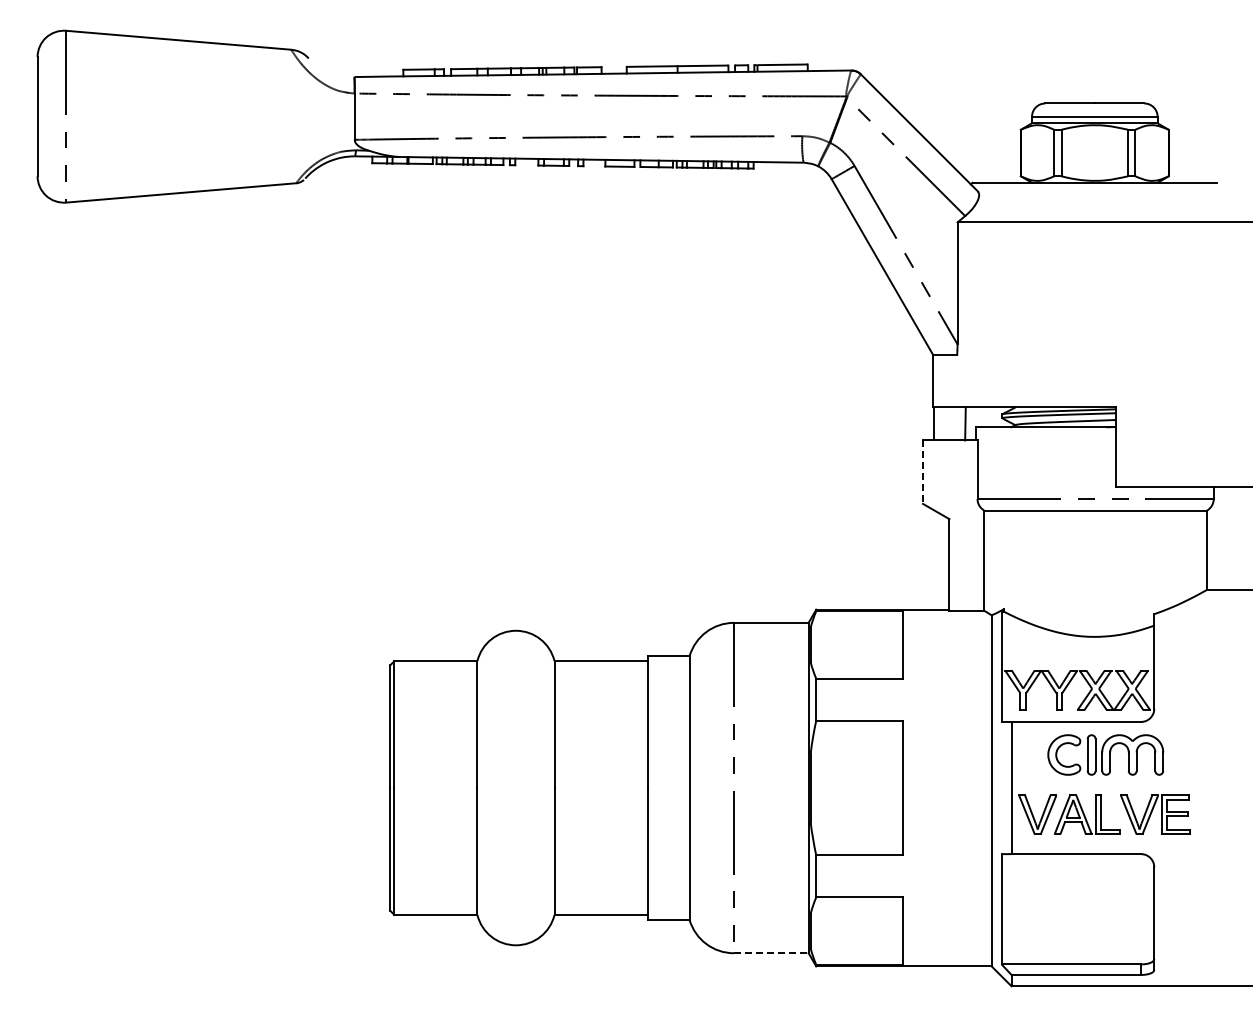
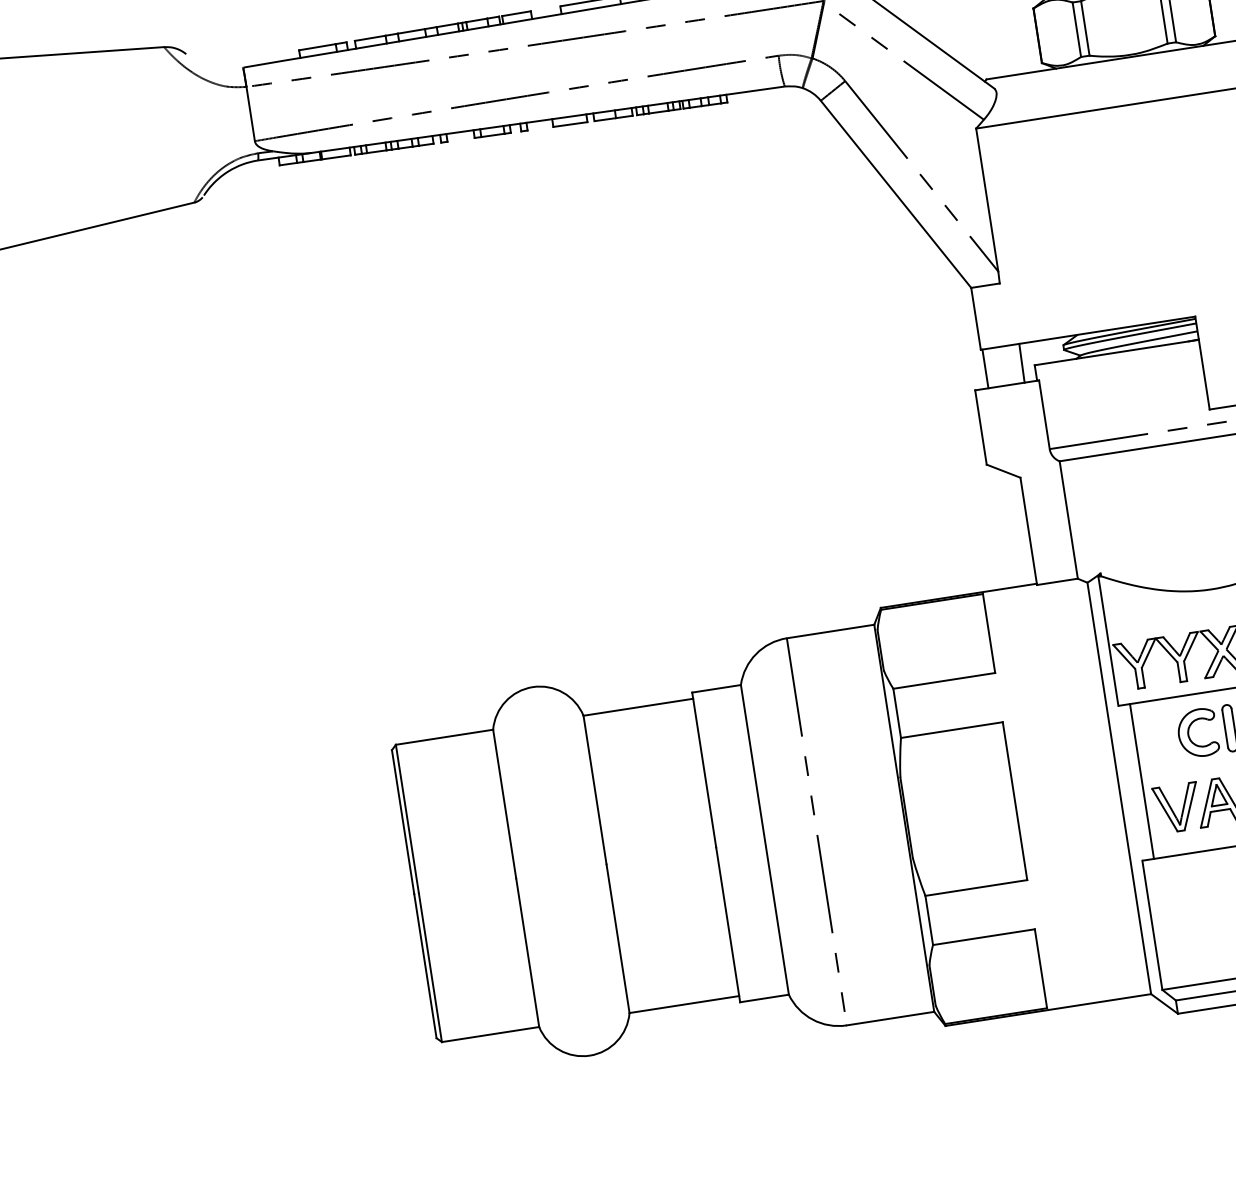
line: (923, 472) -> (981, 427), dashed -> solid
line: (771, 953) -> (890, 1018), dashed -> solid

